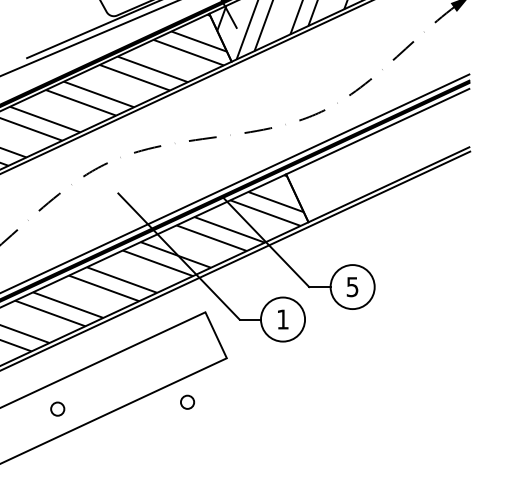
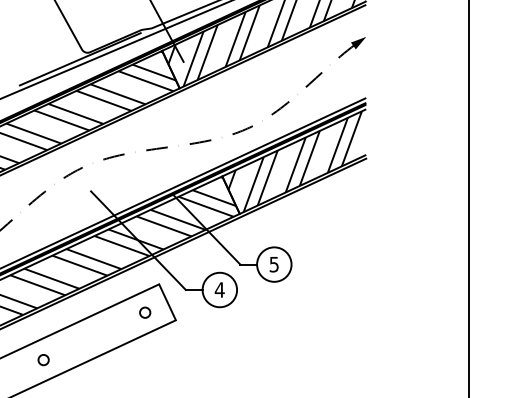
hatch: (378, 155) -> (294, 161), added
text: (282, 318) -> (219, 289), 1 -> 4
circle: (187, 402) -> (145, 312), moved

